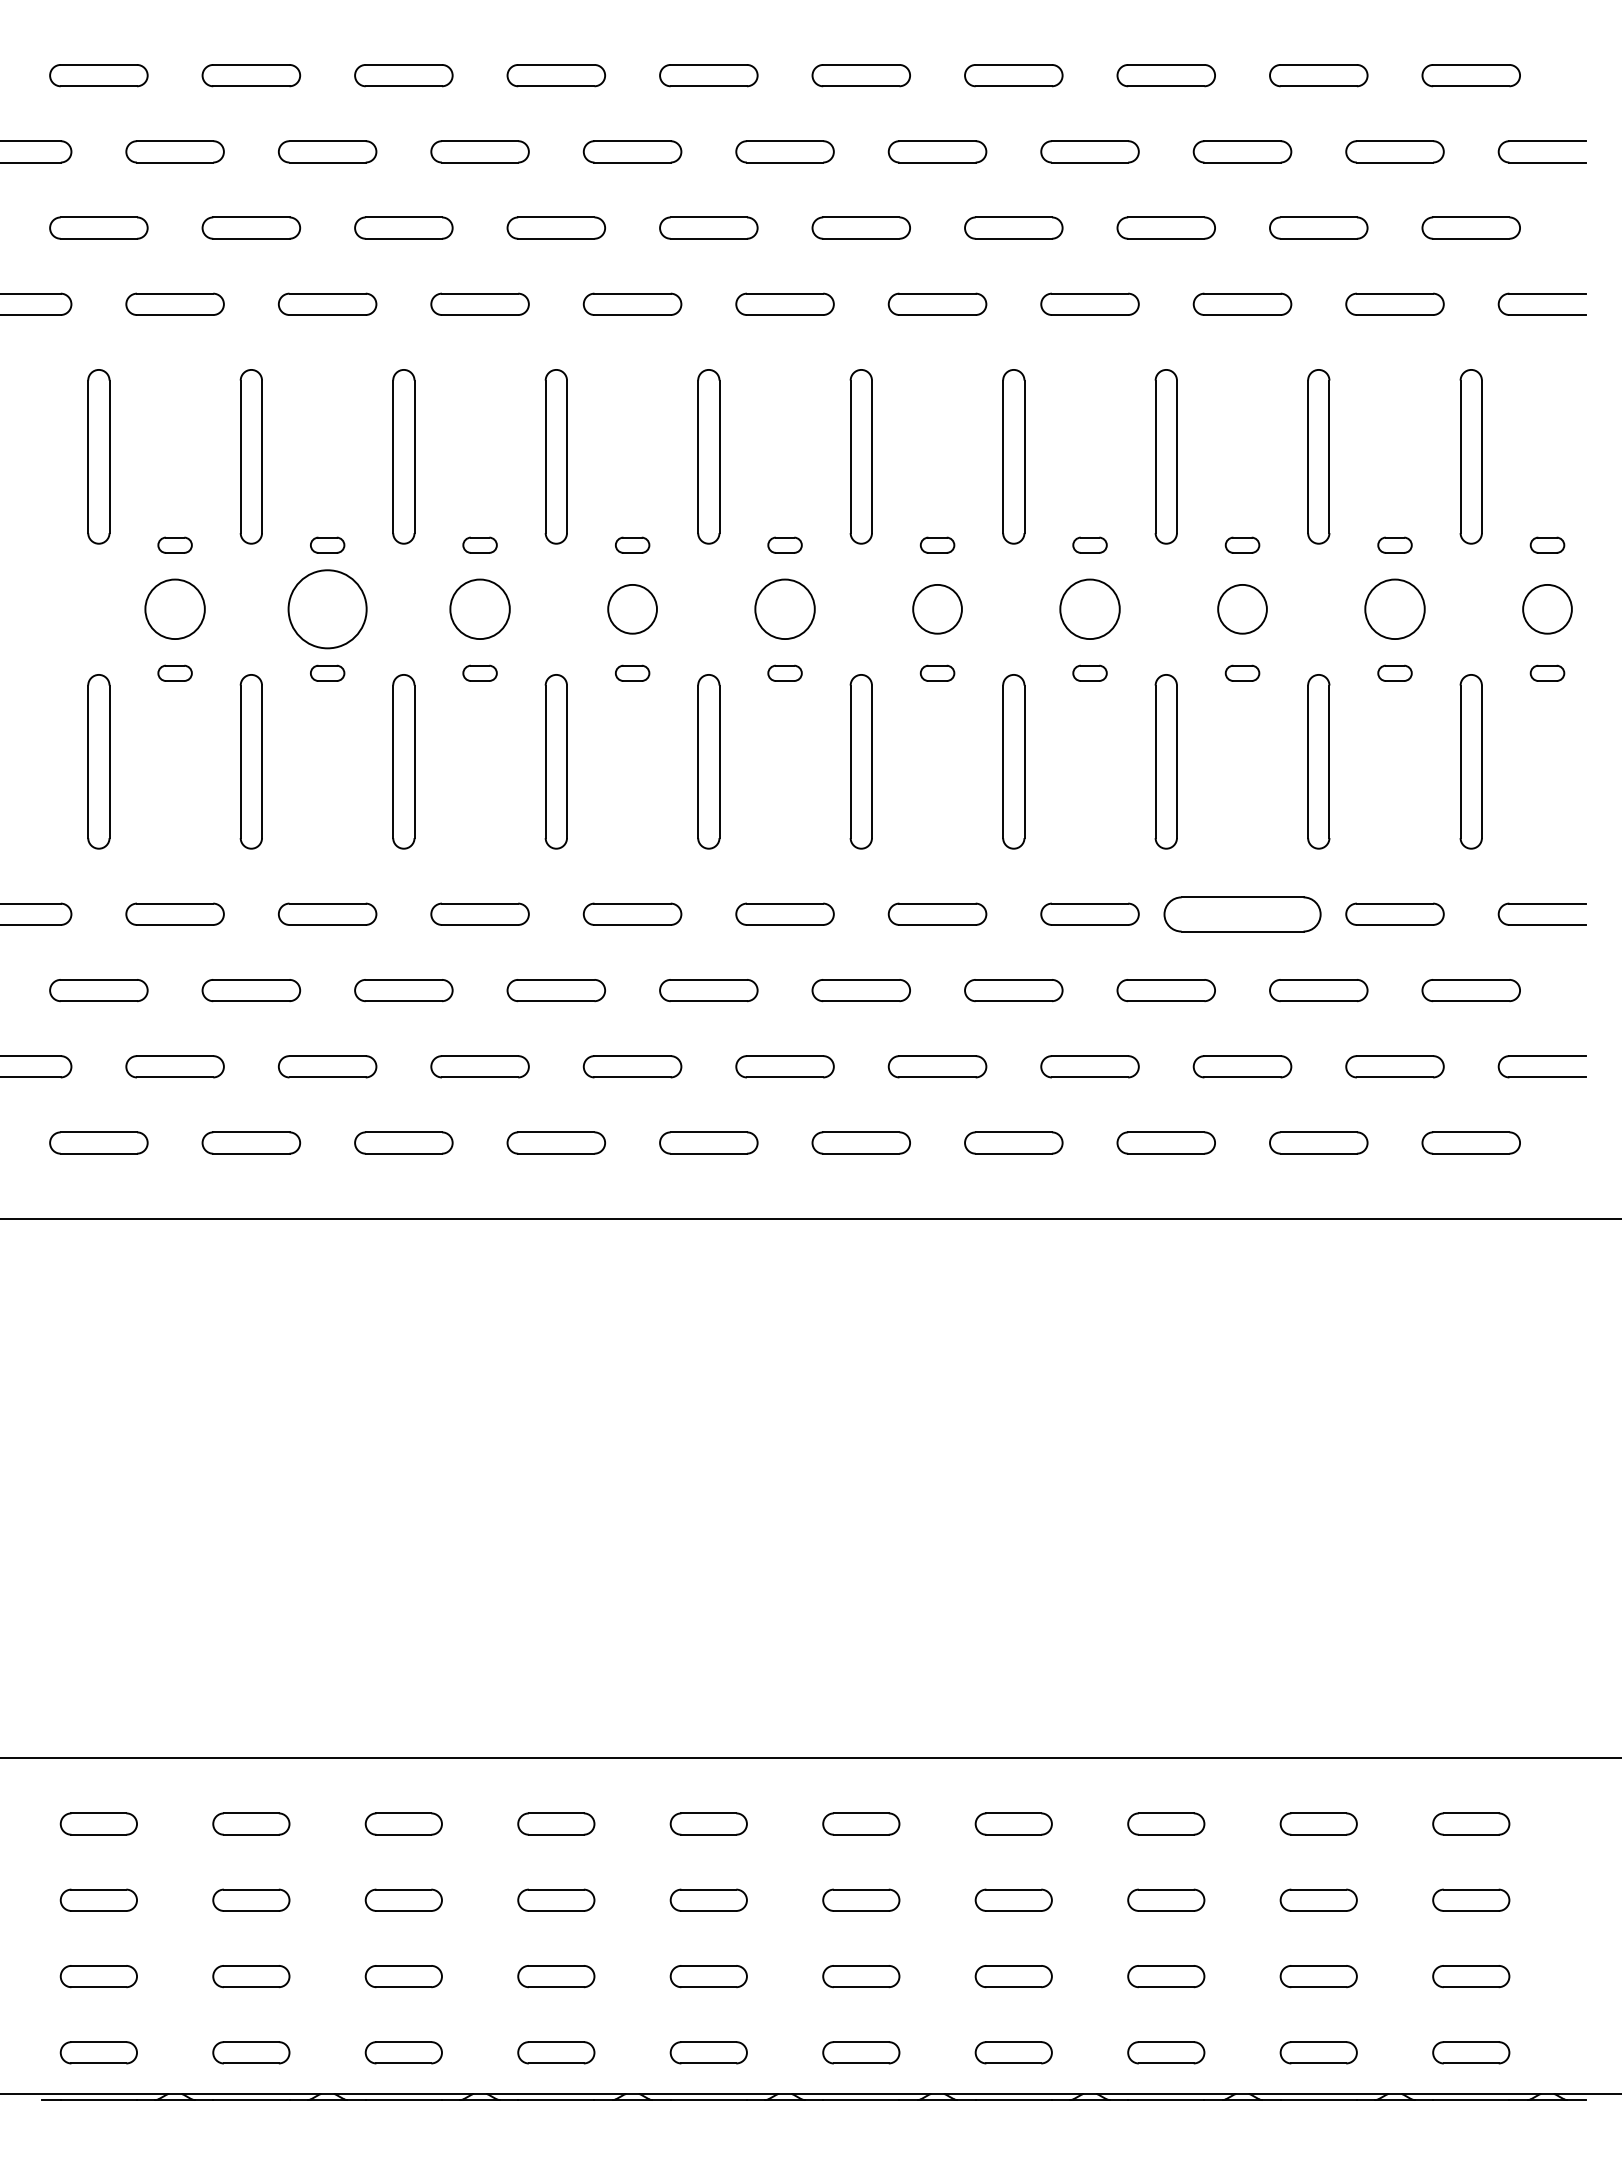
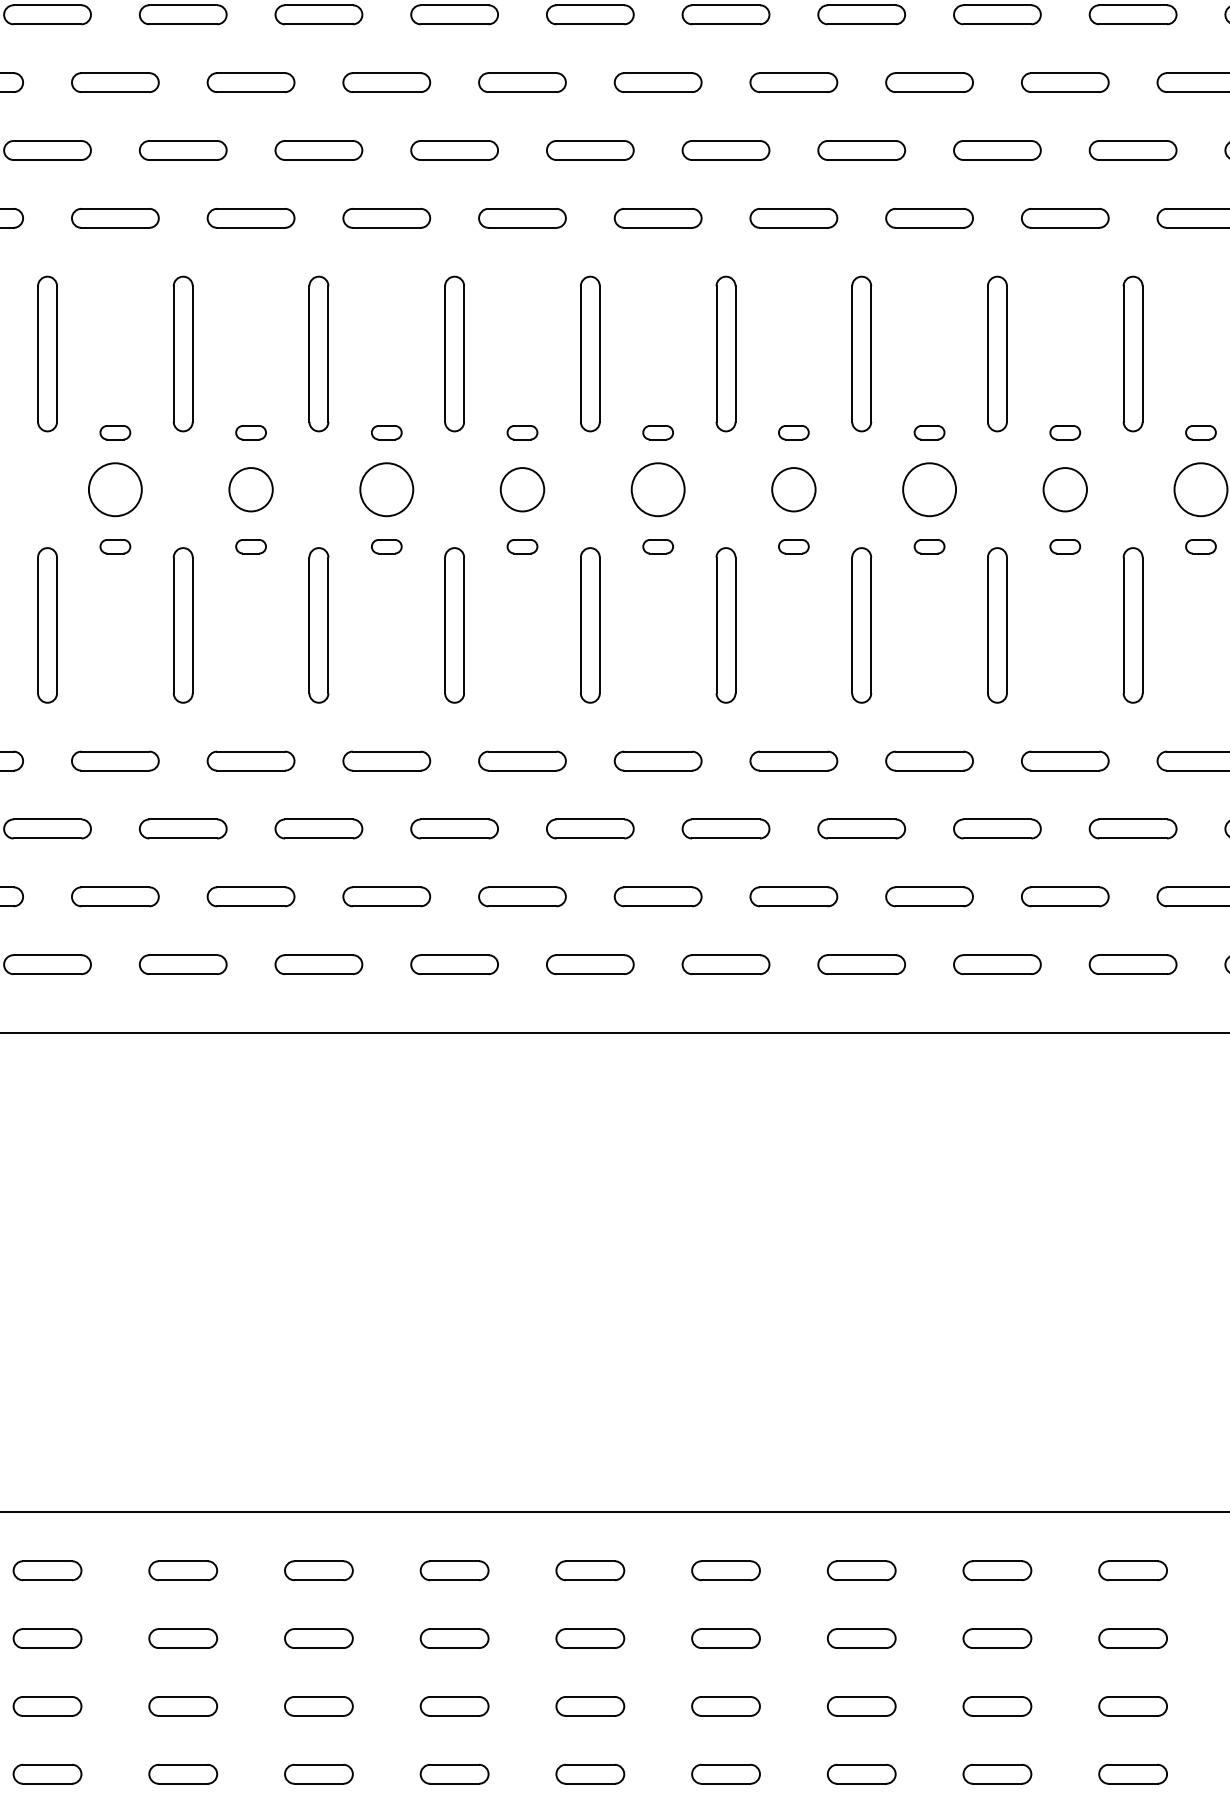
circle: (327, 608) -> (250, 489), size x0.62
part: (1242, 913) -> (1065, 760), size x0.62

